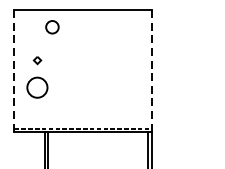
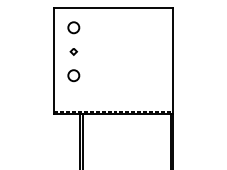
circle: (52, 26) -> (73, 27), moved
line: (14, 71) -> (53, 61), dashed -> solid
line: (151, 71) -> (173, 61), dashed -> solid
circle: (37, 87) -> (73, 75), size x0.62

